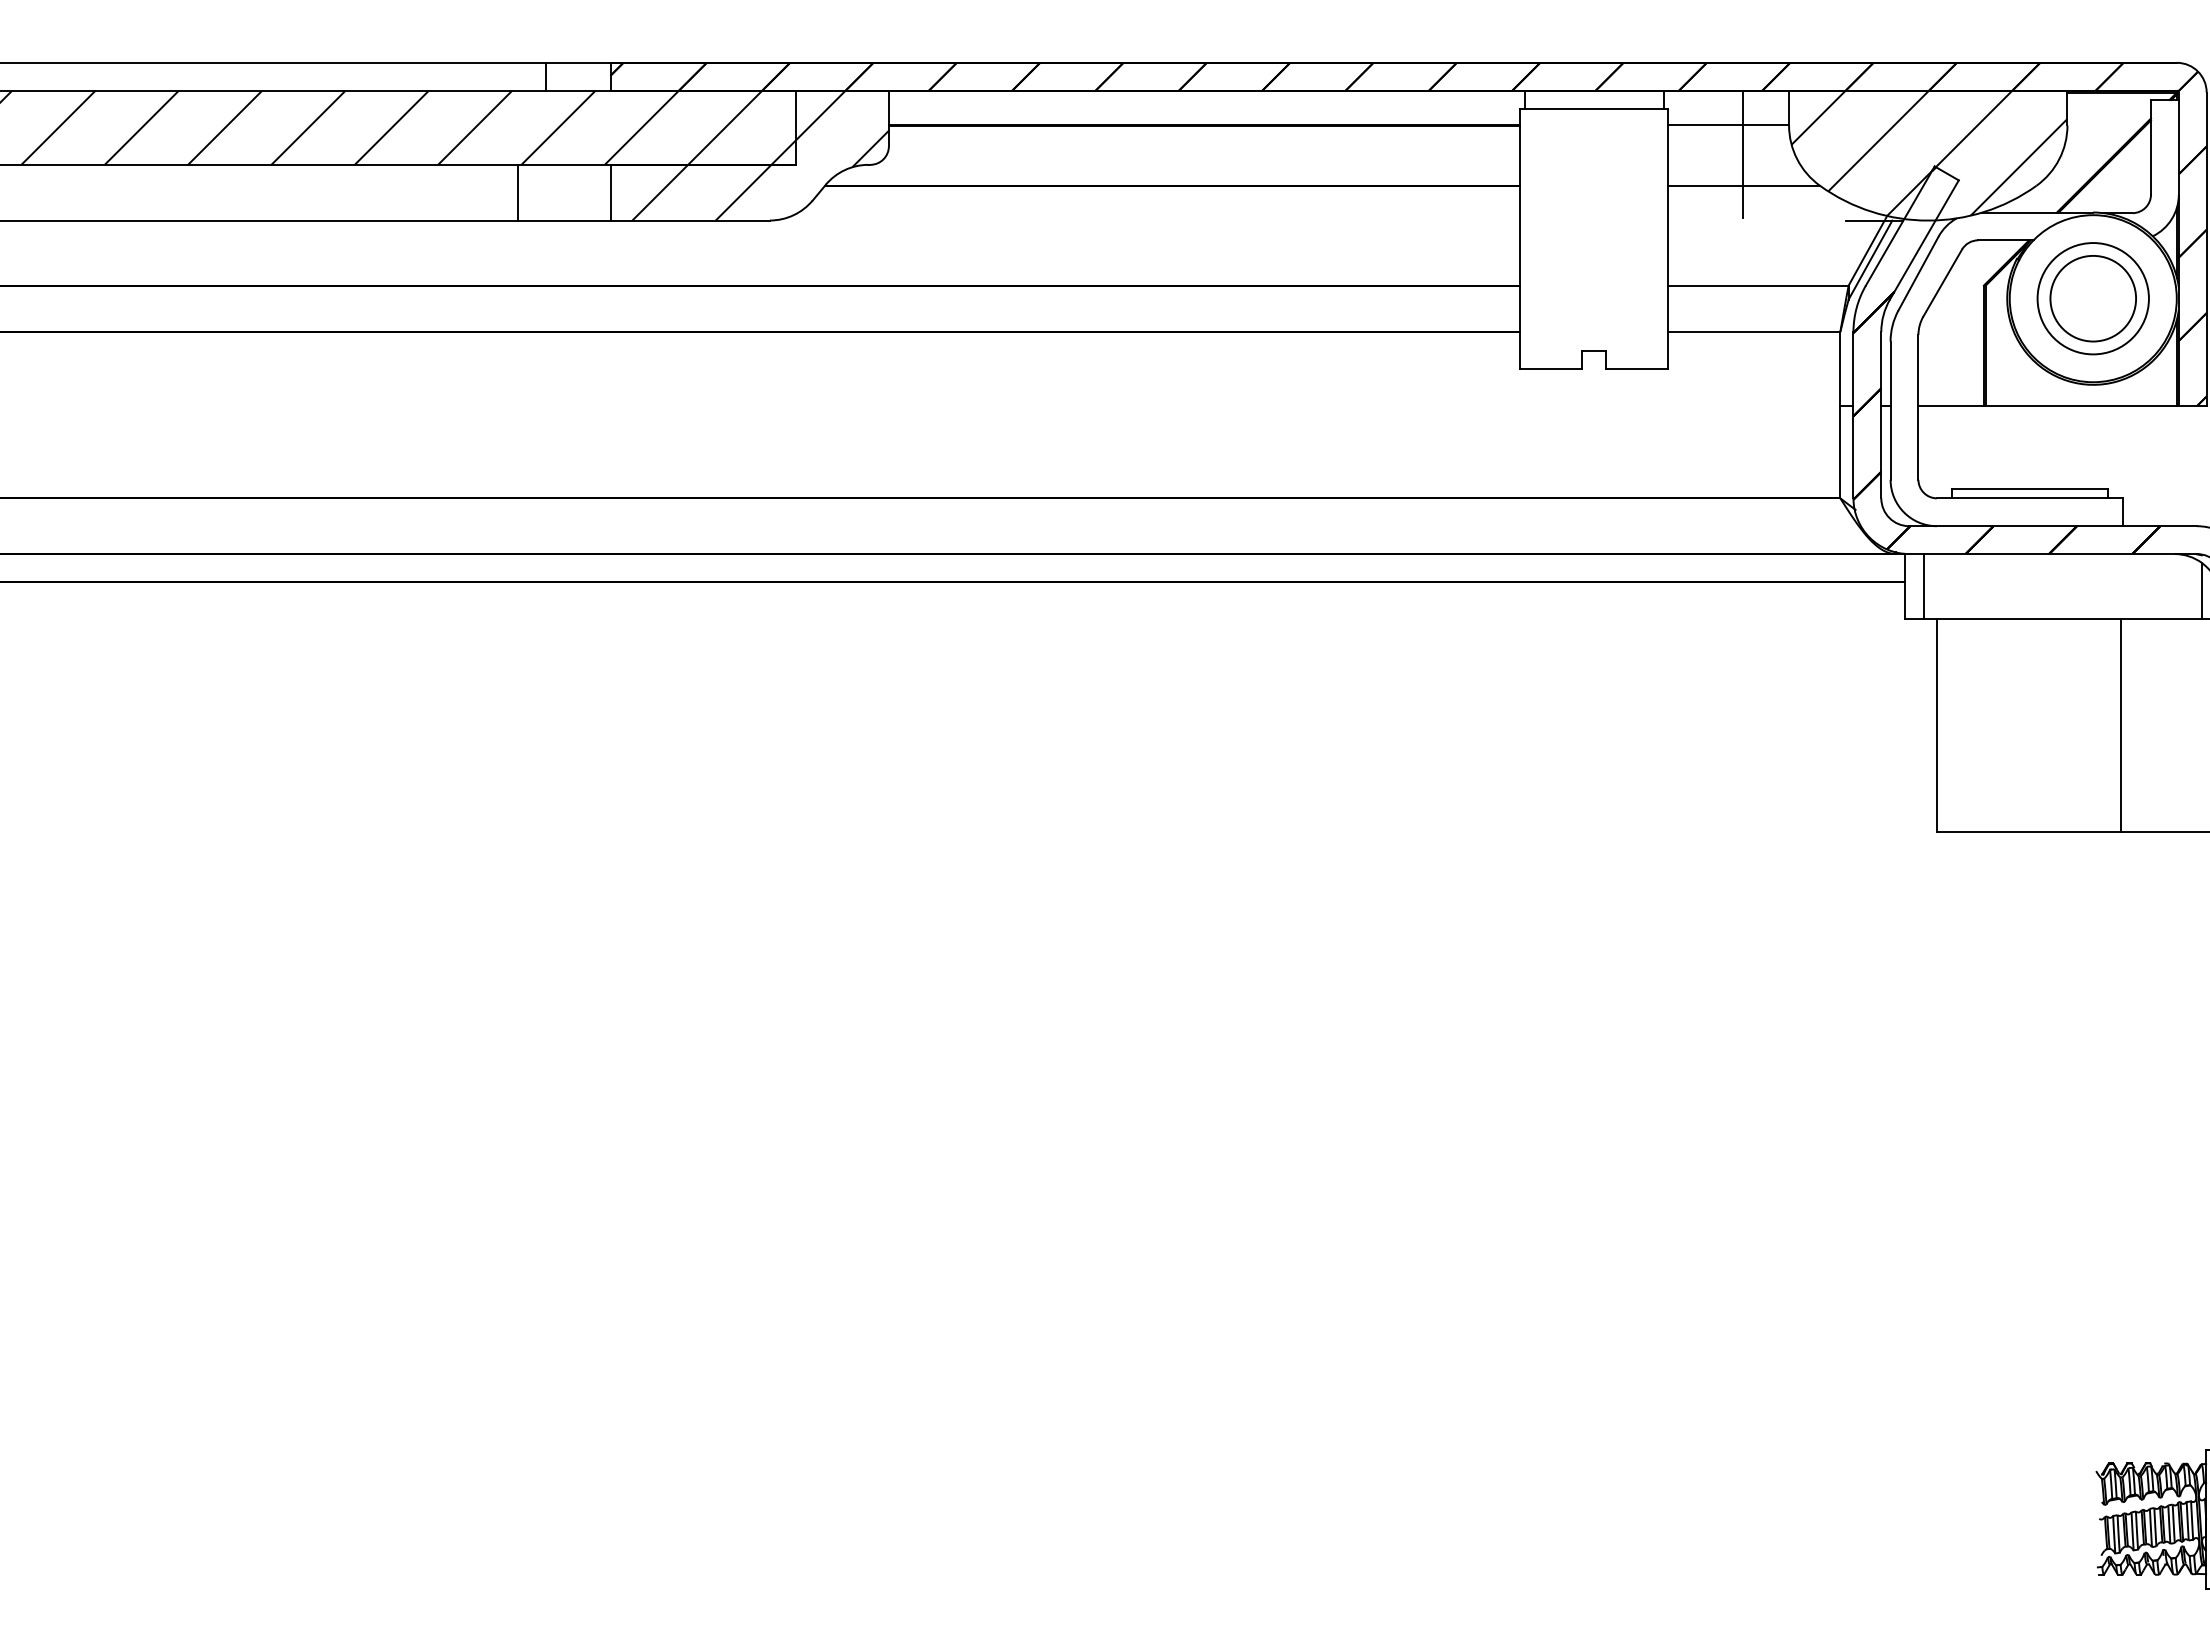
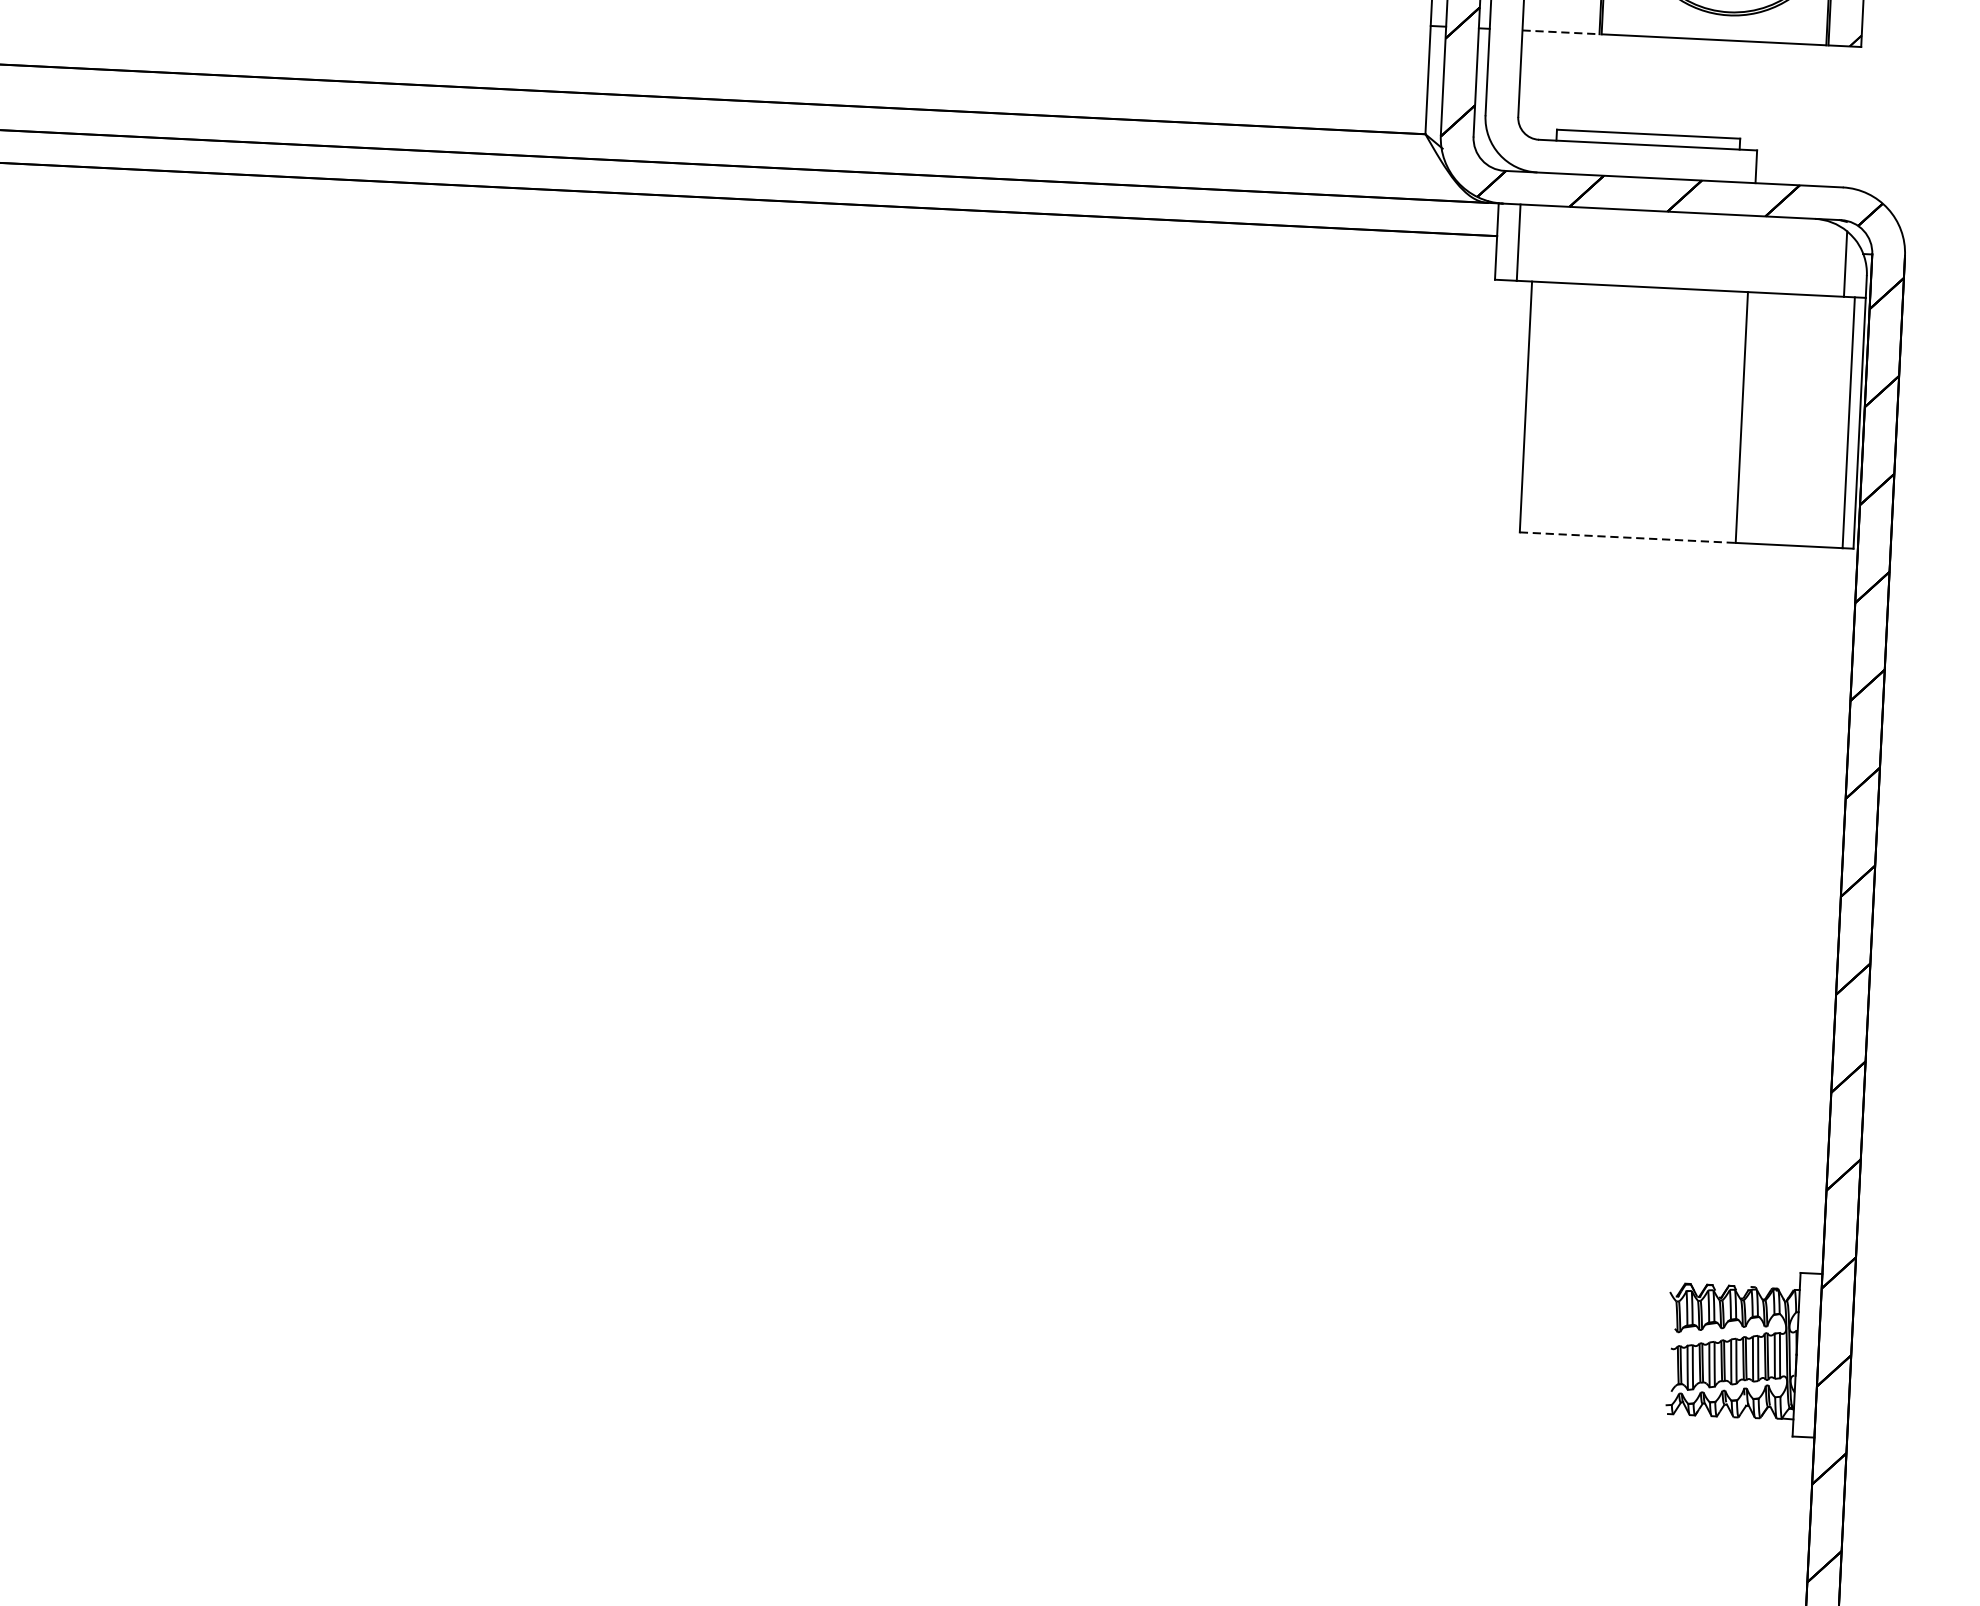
line: (1951, 406) -> (1561, 32), solid -> dashed
line: (2028, 832) -> (1627, 537), solid -> dashed

